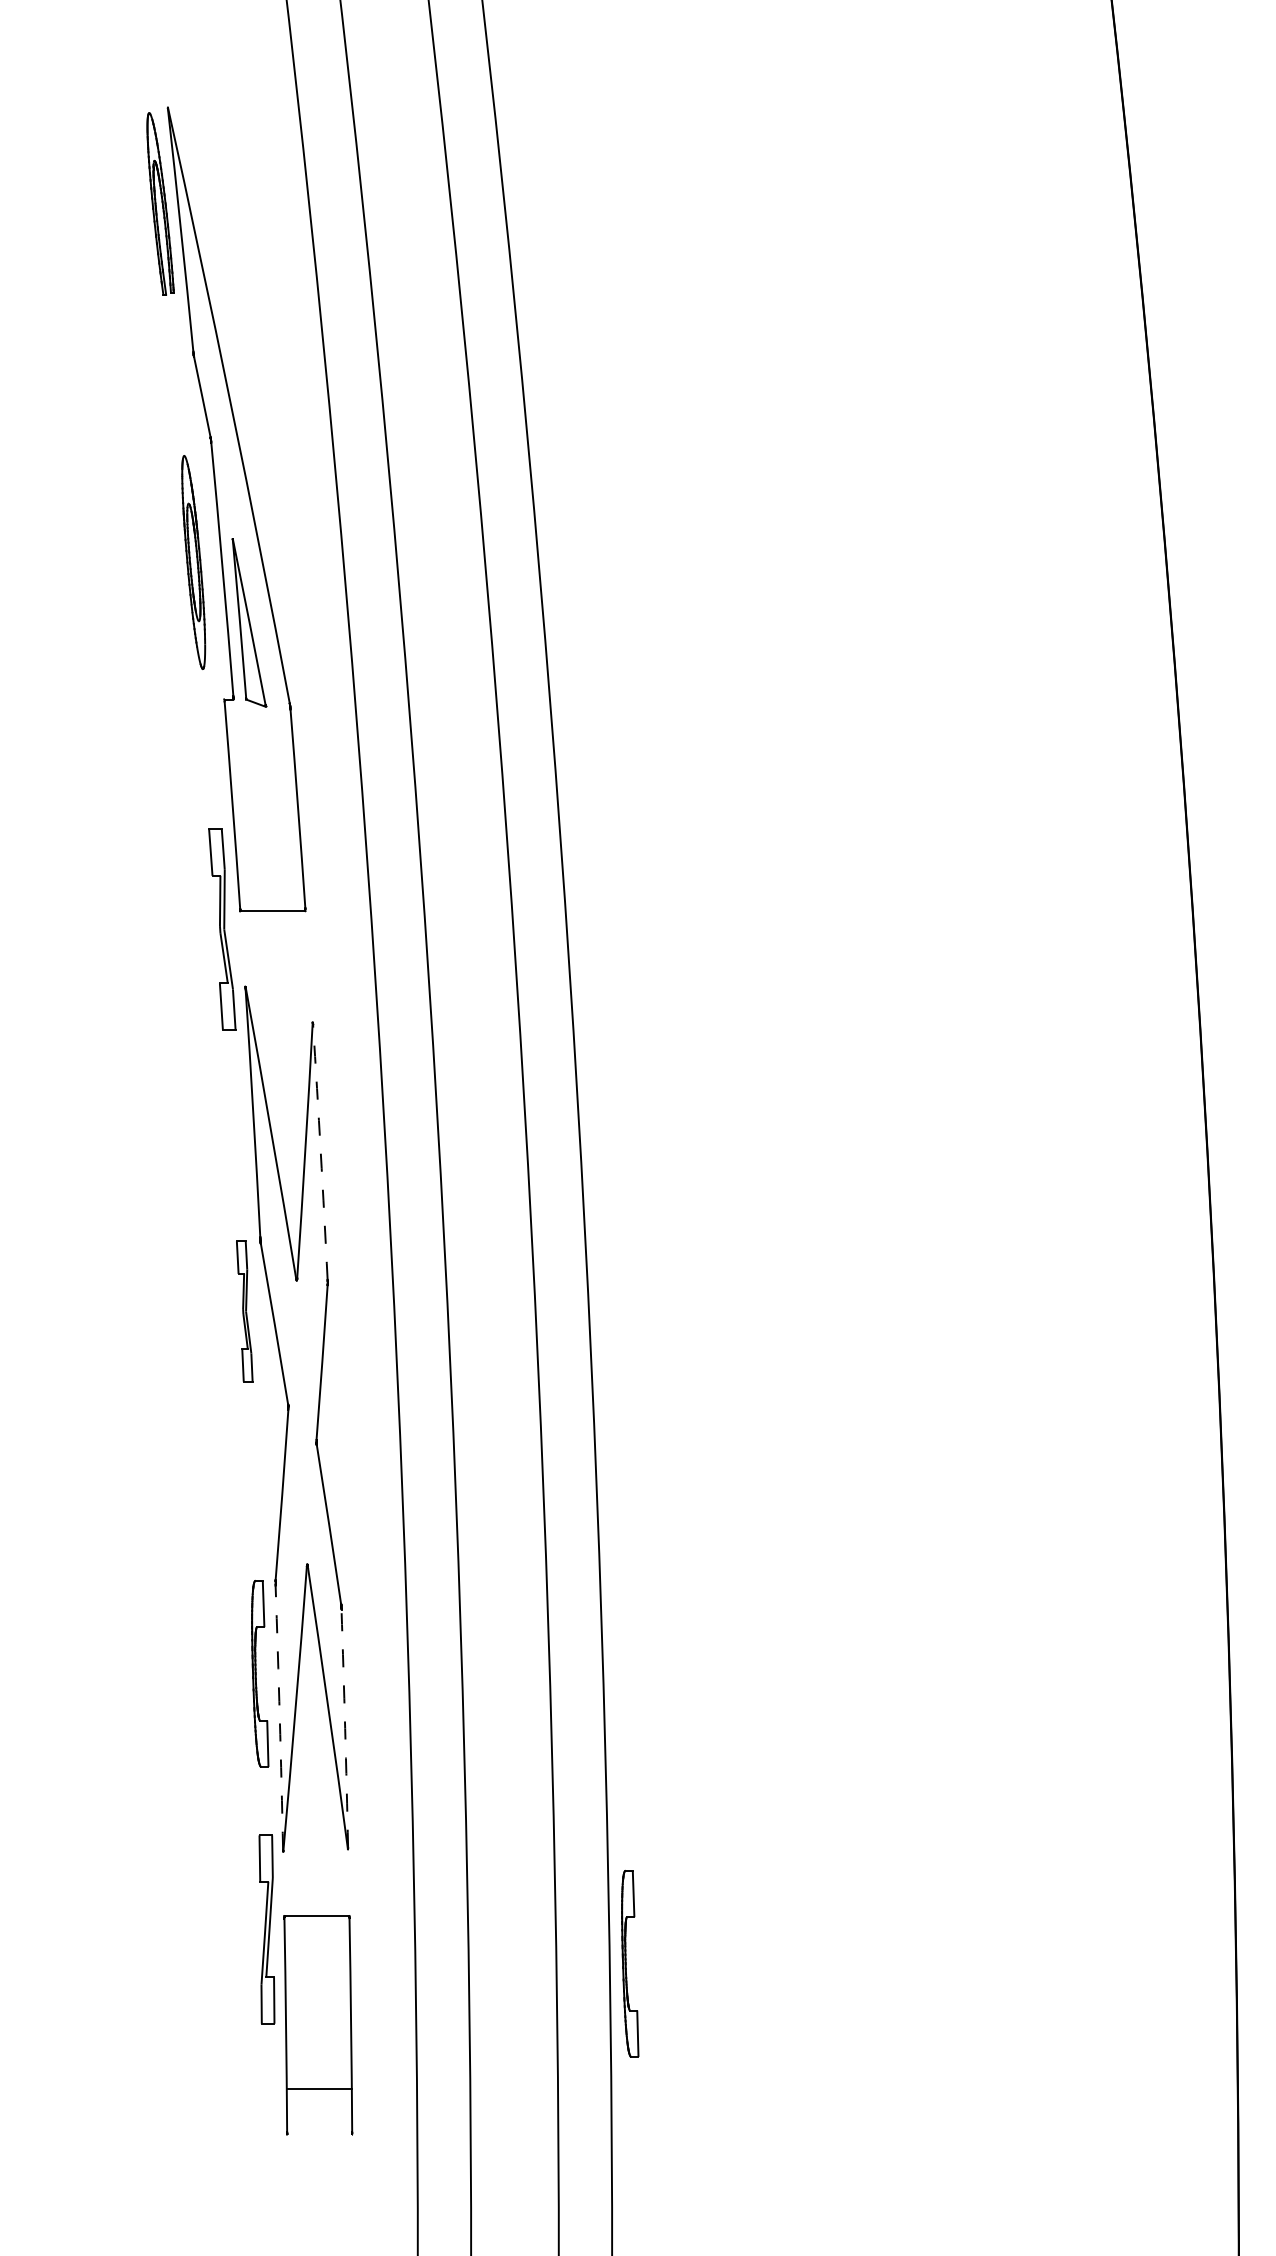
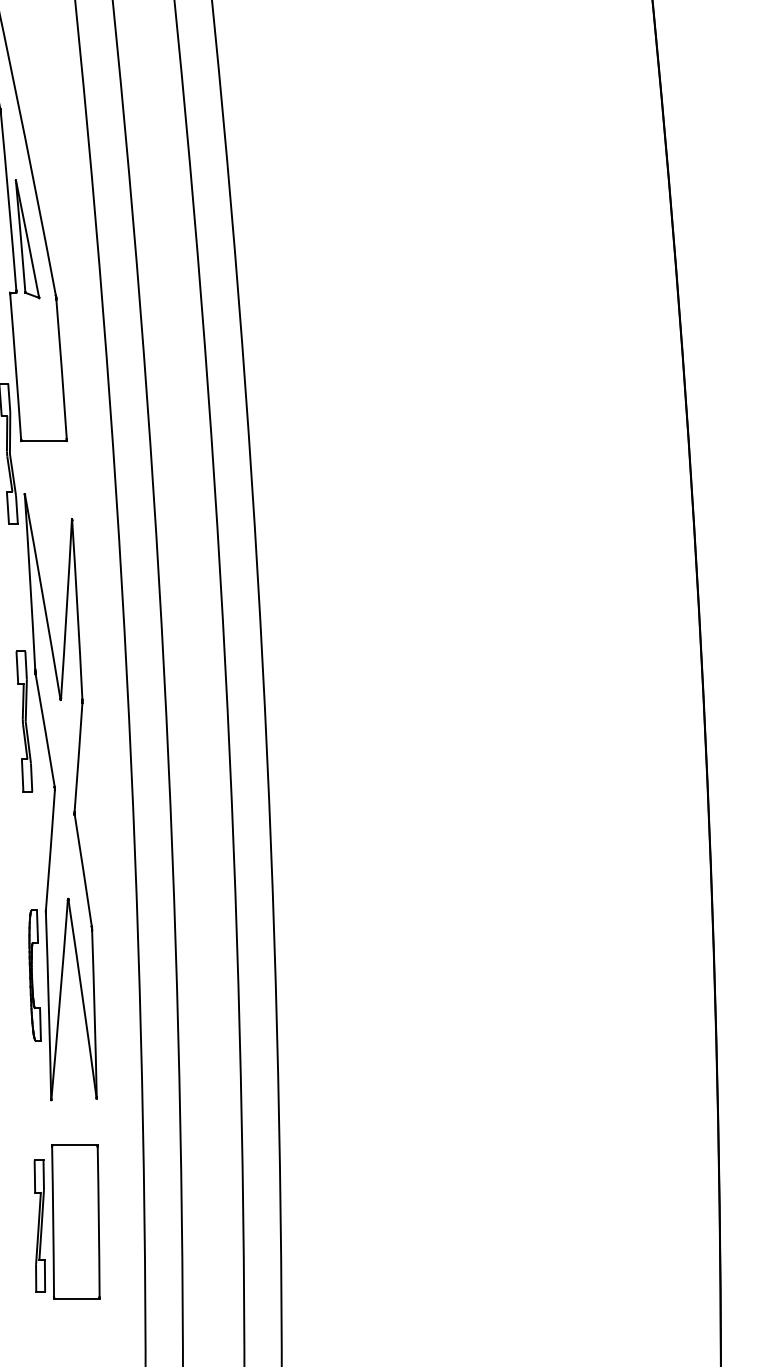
arc: (320, 1152) -> (77, 610), dashed -> solid
part: (244, 1311) -> (24, 721), size x1.43
arc: (279, 1717) -> (48, 1006), dashed -> solid
arc: (345, 1728) -> (94, 1013), dashed -> solid
part: (266, 1929) -> (39, 1226), moved
part: (630, 1963) -> (294, 1178), removed
line: (319, 2088) -> (76, 1298), moved

